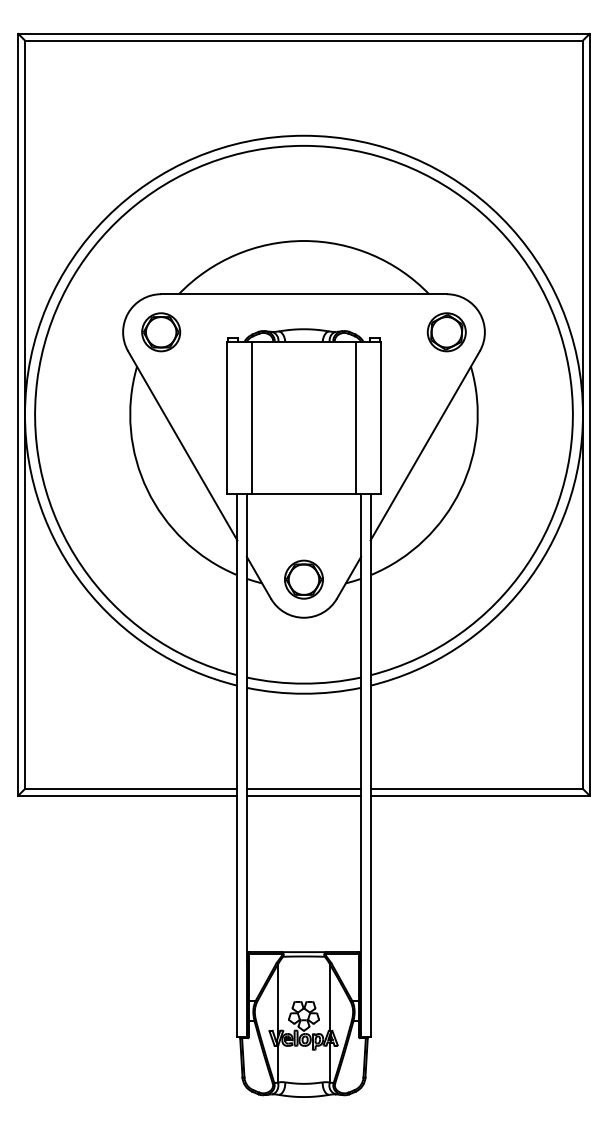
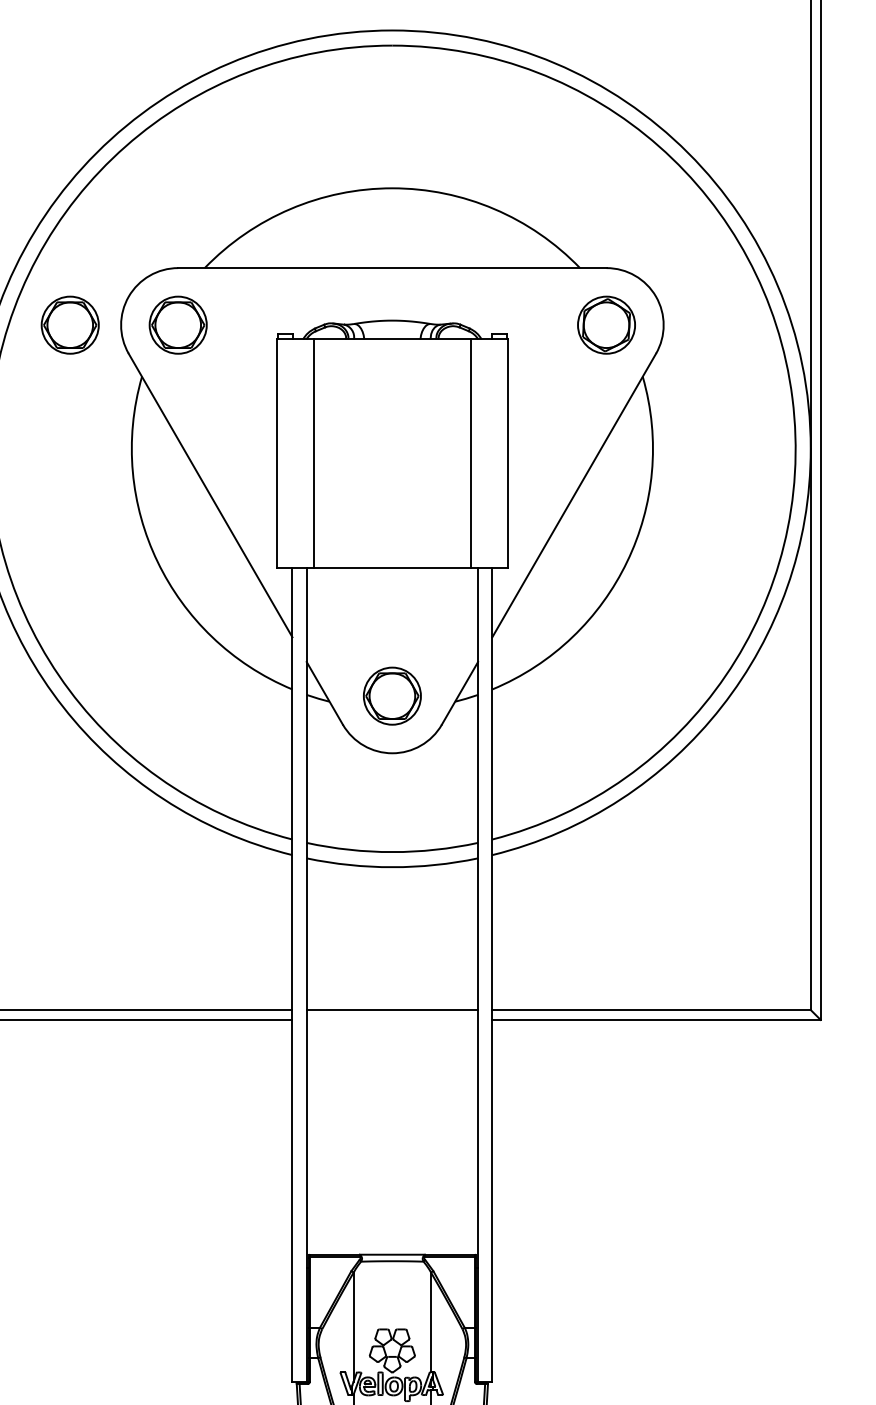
part: (89, 332) -> (70, 325), added
line: (303, 795) -> (391, 1019), removed

